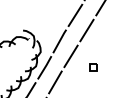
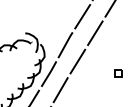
part: (93, 67) -> (118, 73), moved

